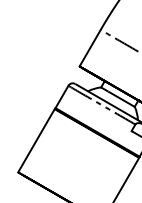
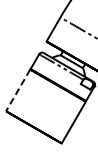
line: (35, 140) -> (17, 90), solid -> dashed

